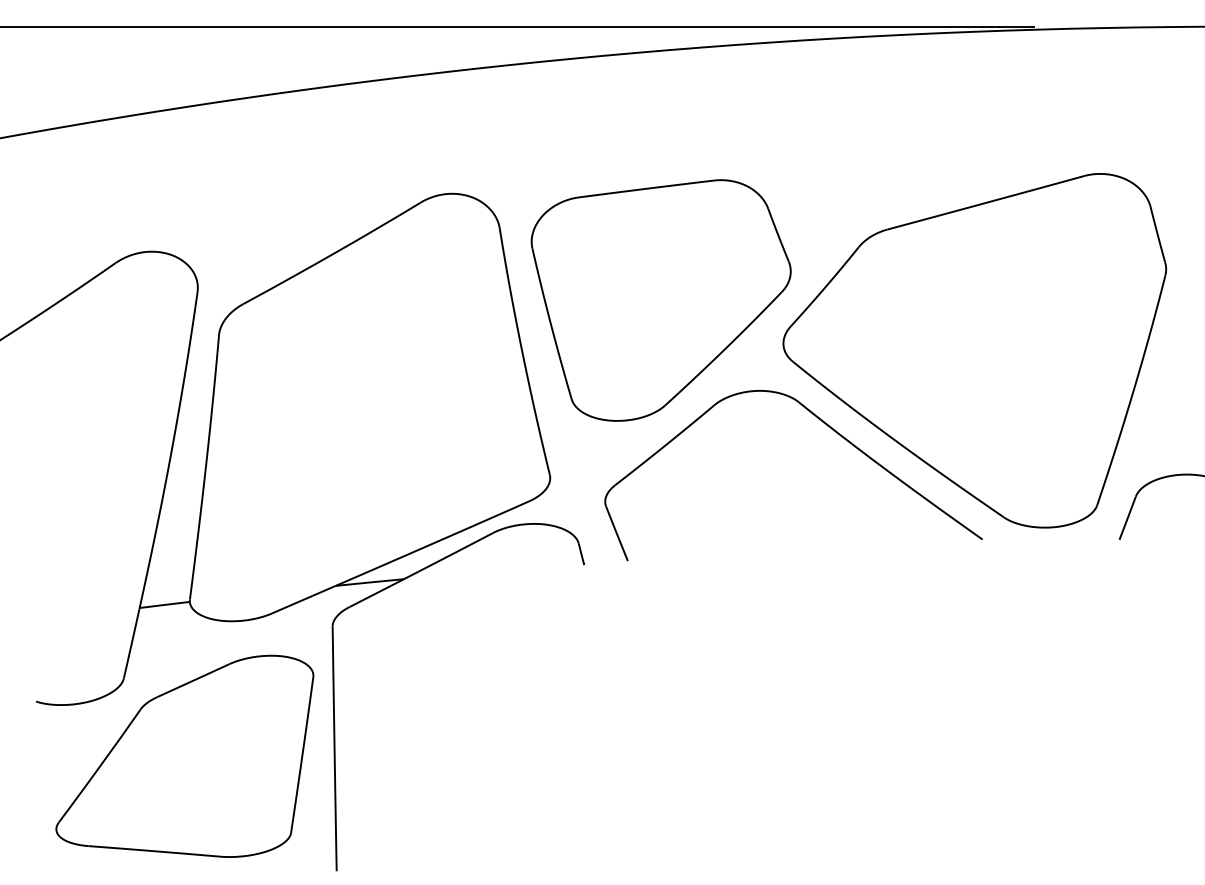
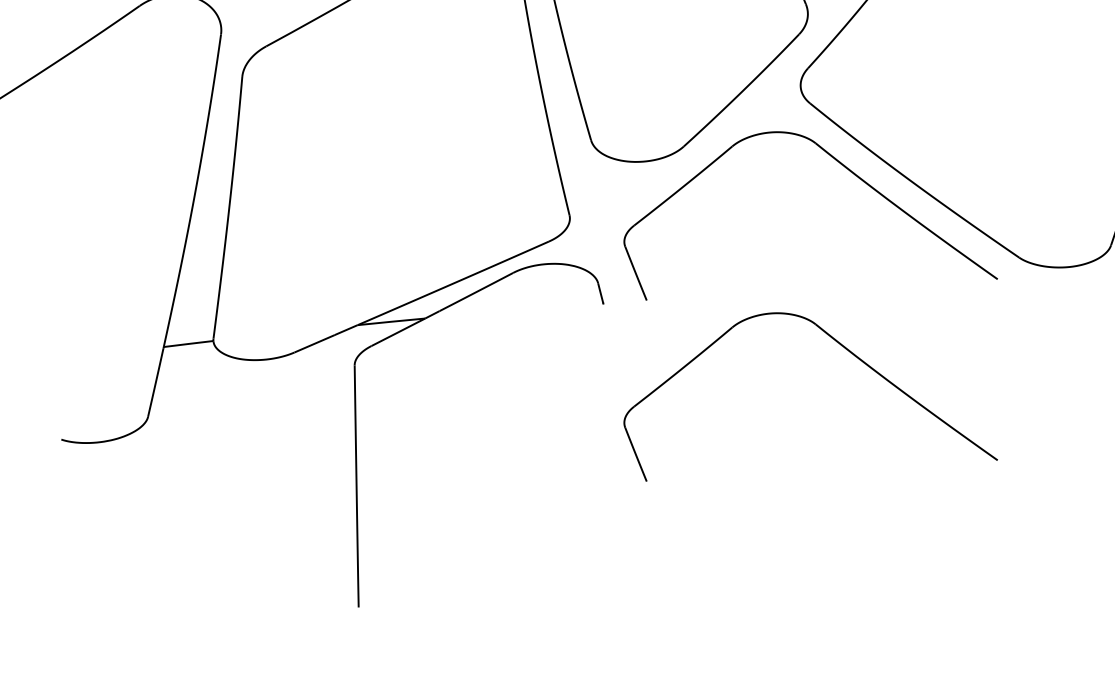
part: (832, 613) -> (849, 352), added
part: (184, 755) -> (208, 492), removed

